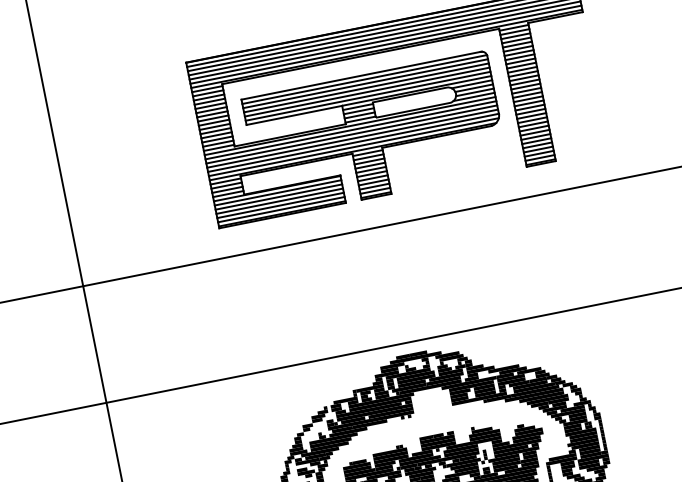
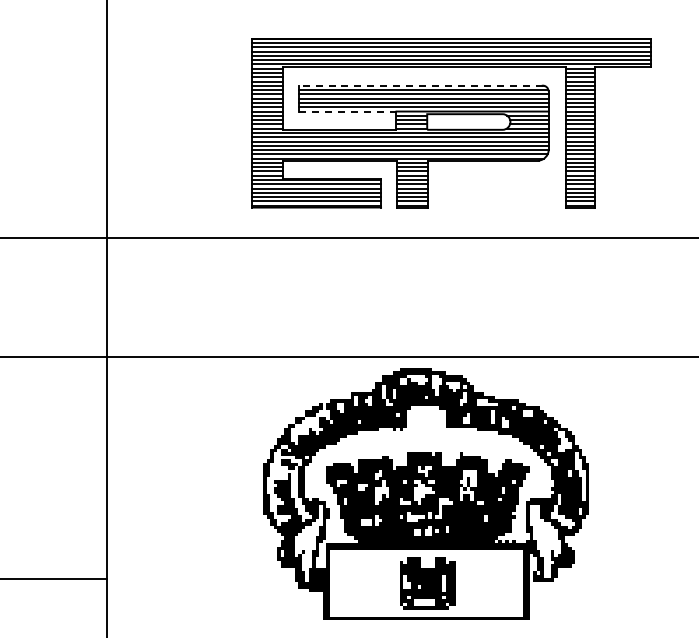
line: (360, 75) -> (420, 85), solid -> dashed
line: (294, 115) -> (347, 111), solid -> dashed

